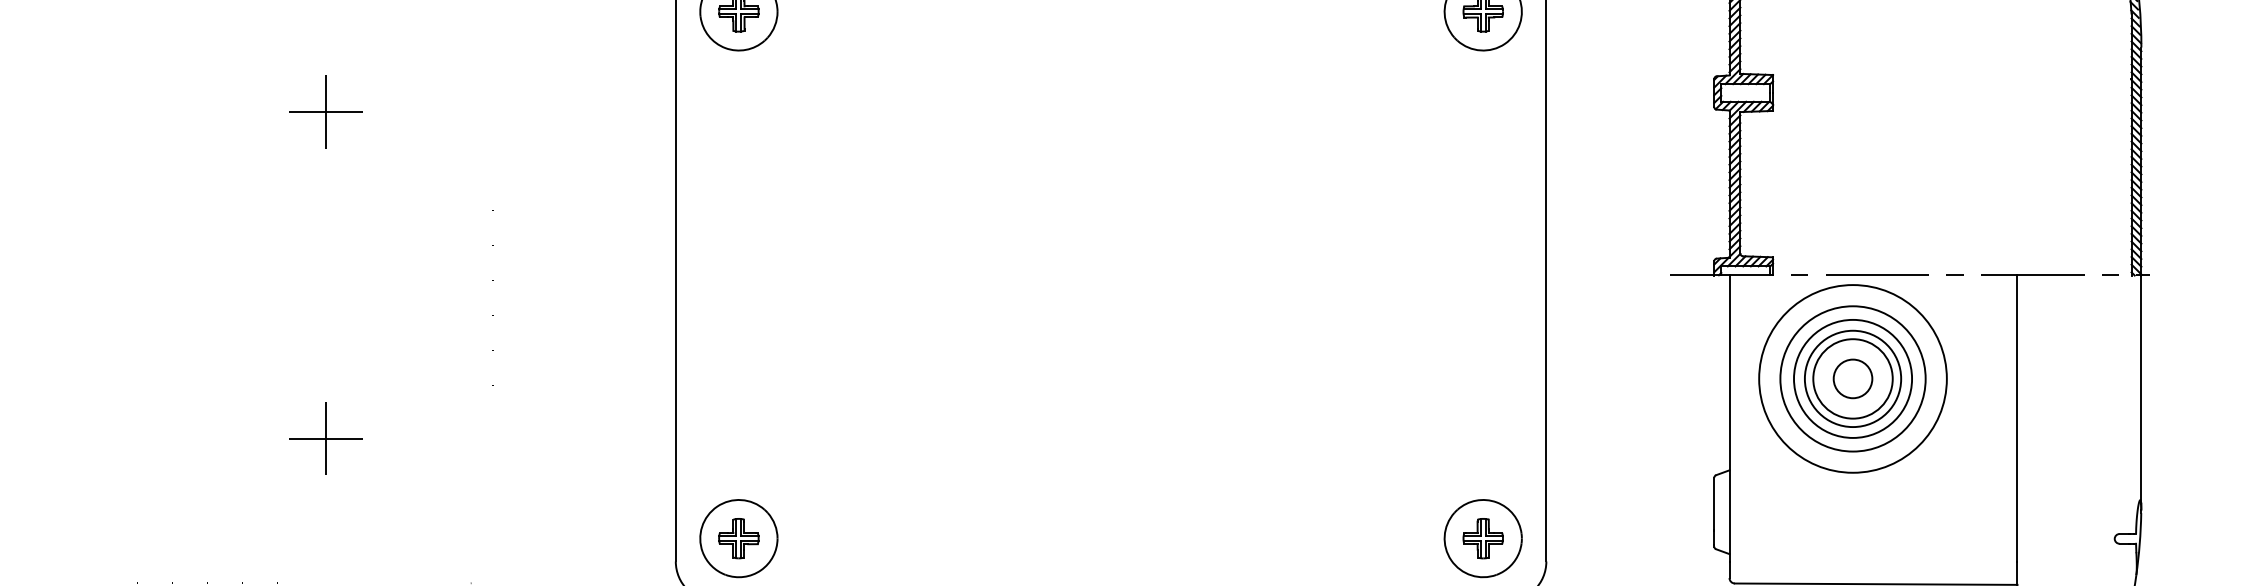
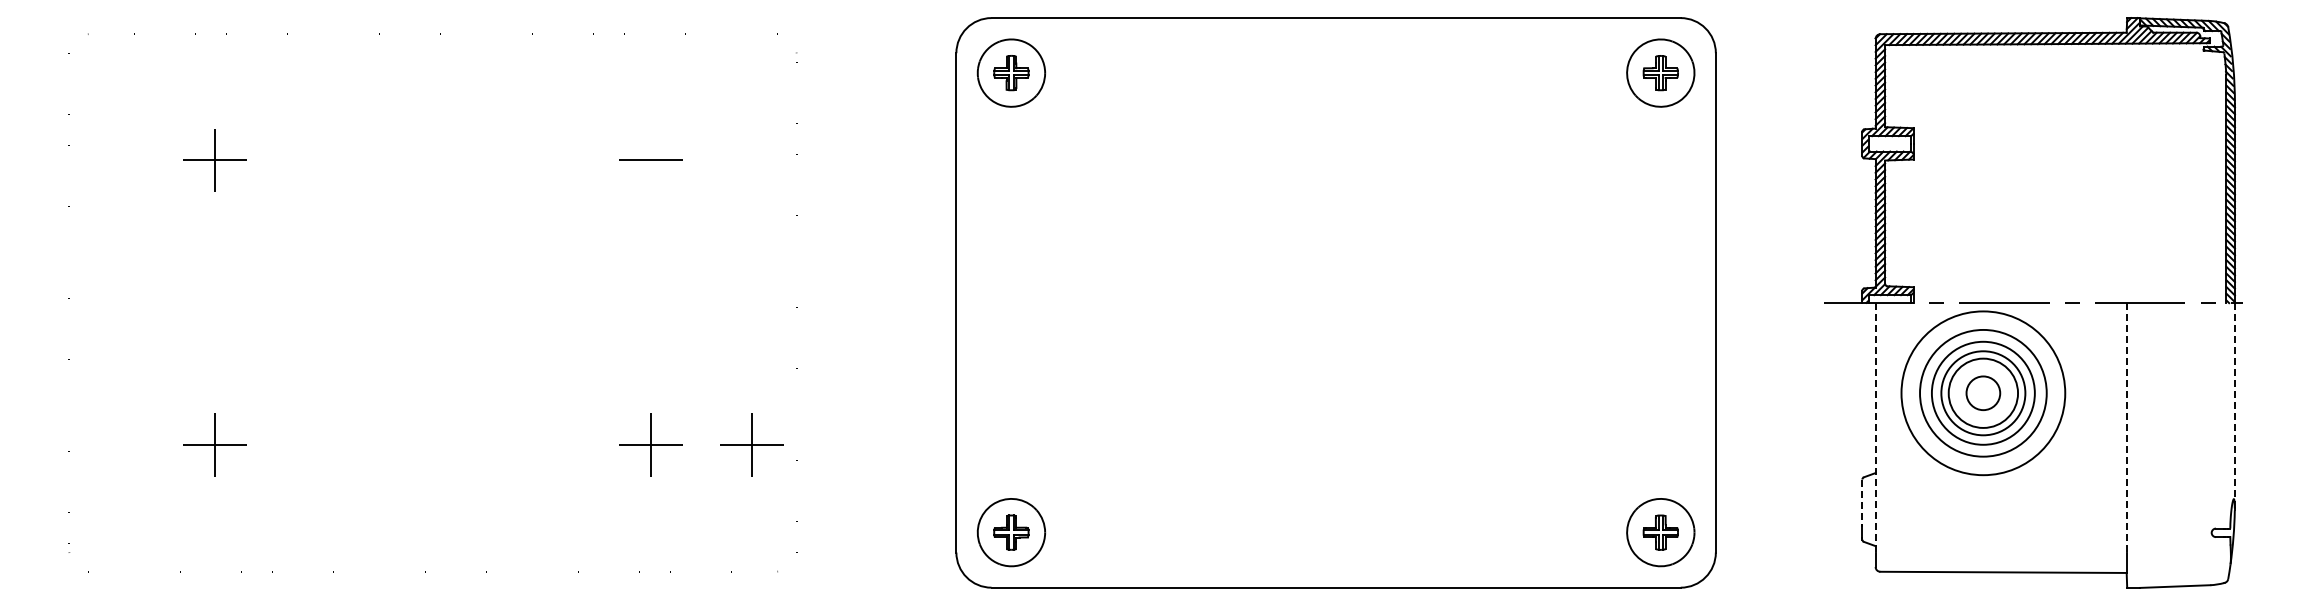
line: (326, 112) -> (651, 160), removed
line: (2140, 390) -> (2234, 403), solid -> dashed
line: (1729, 418) -> (1875, 427), solid -> dashed
line: (2017, 418) -> (2126, 427), solid -> dashed
part: (440, 437) -> (751, 444), added
line: (1714, 504) -> (1862, 502), solid -> dashed

